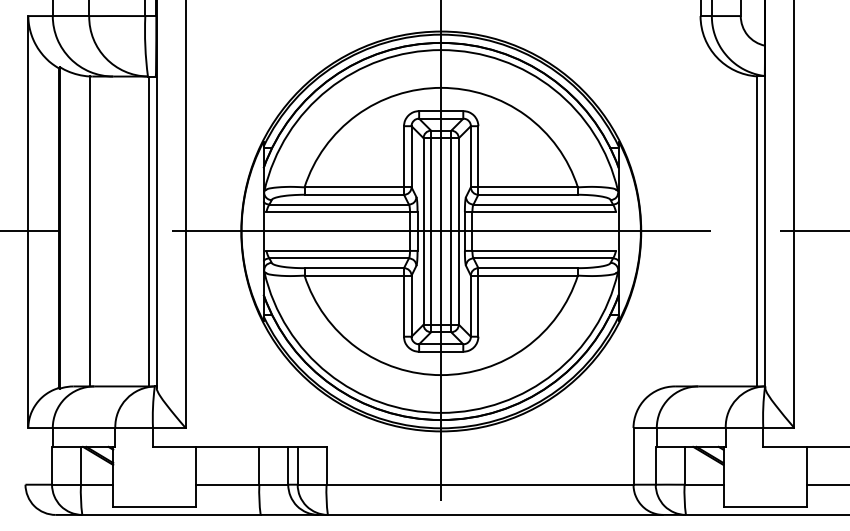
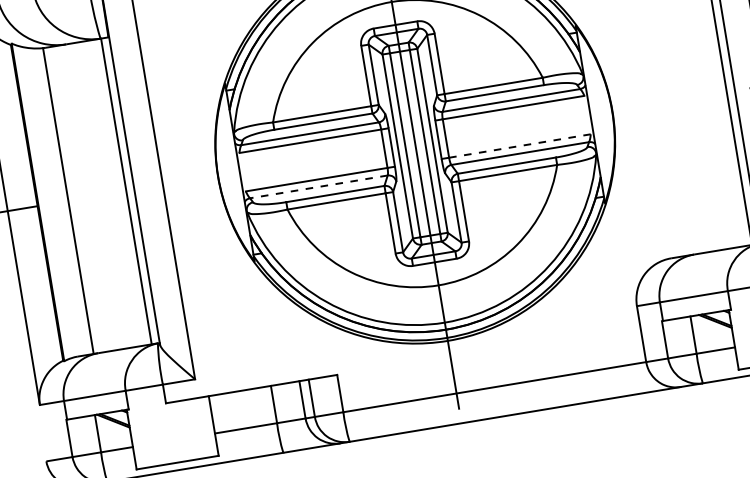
line: (440, 231) -> (414, 143), removed
line: (544, 250) -> (520, 145), solid -> dashed
line: (339, 258) -> (319, 186), solid -> dashed

